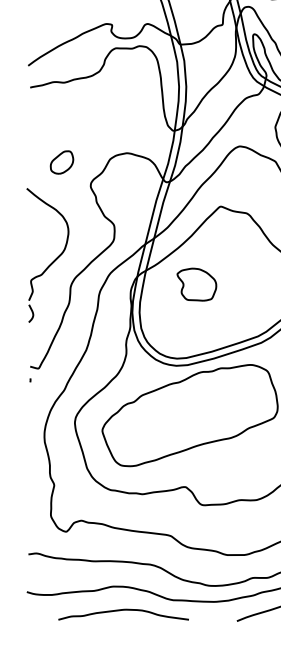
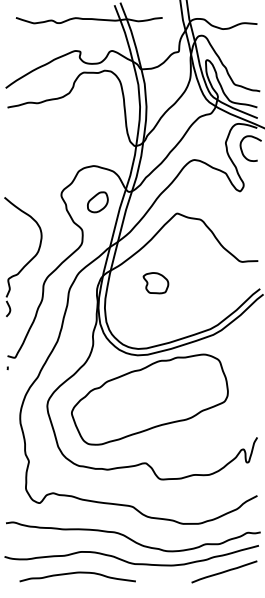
part: (61, 162) -> (97, 202), moved
part: (196, 285) -> (155, 283), size x0.71
curve: (123, 610) -> (77, 573), moved

